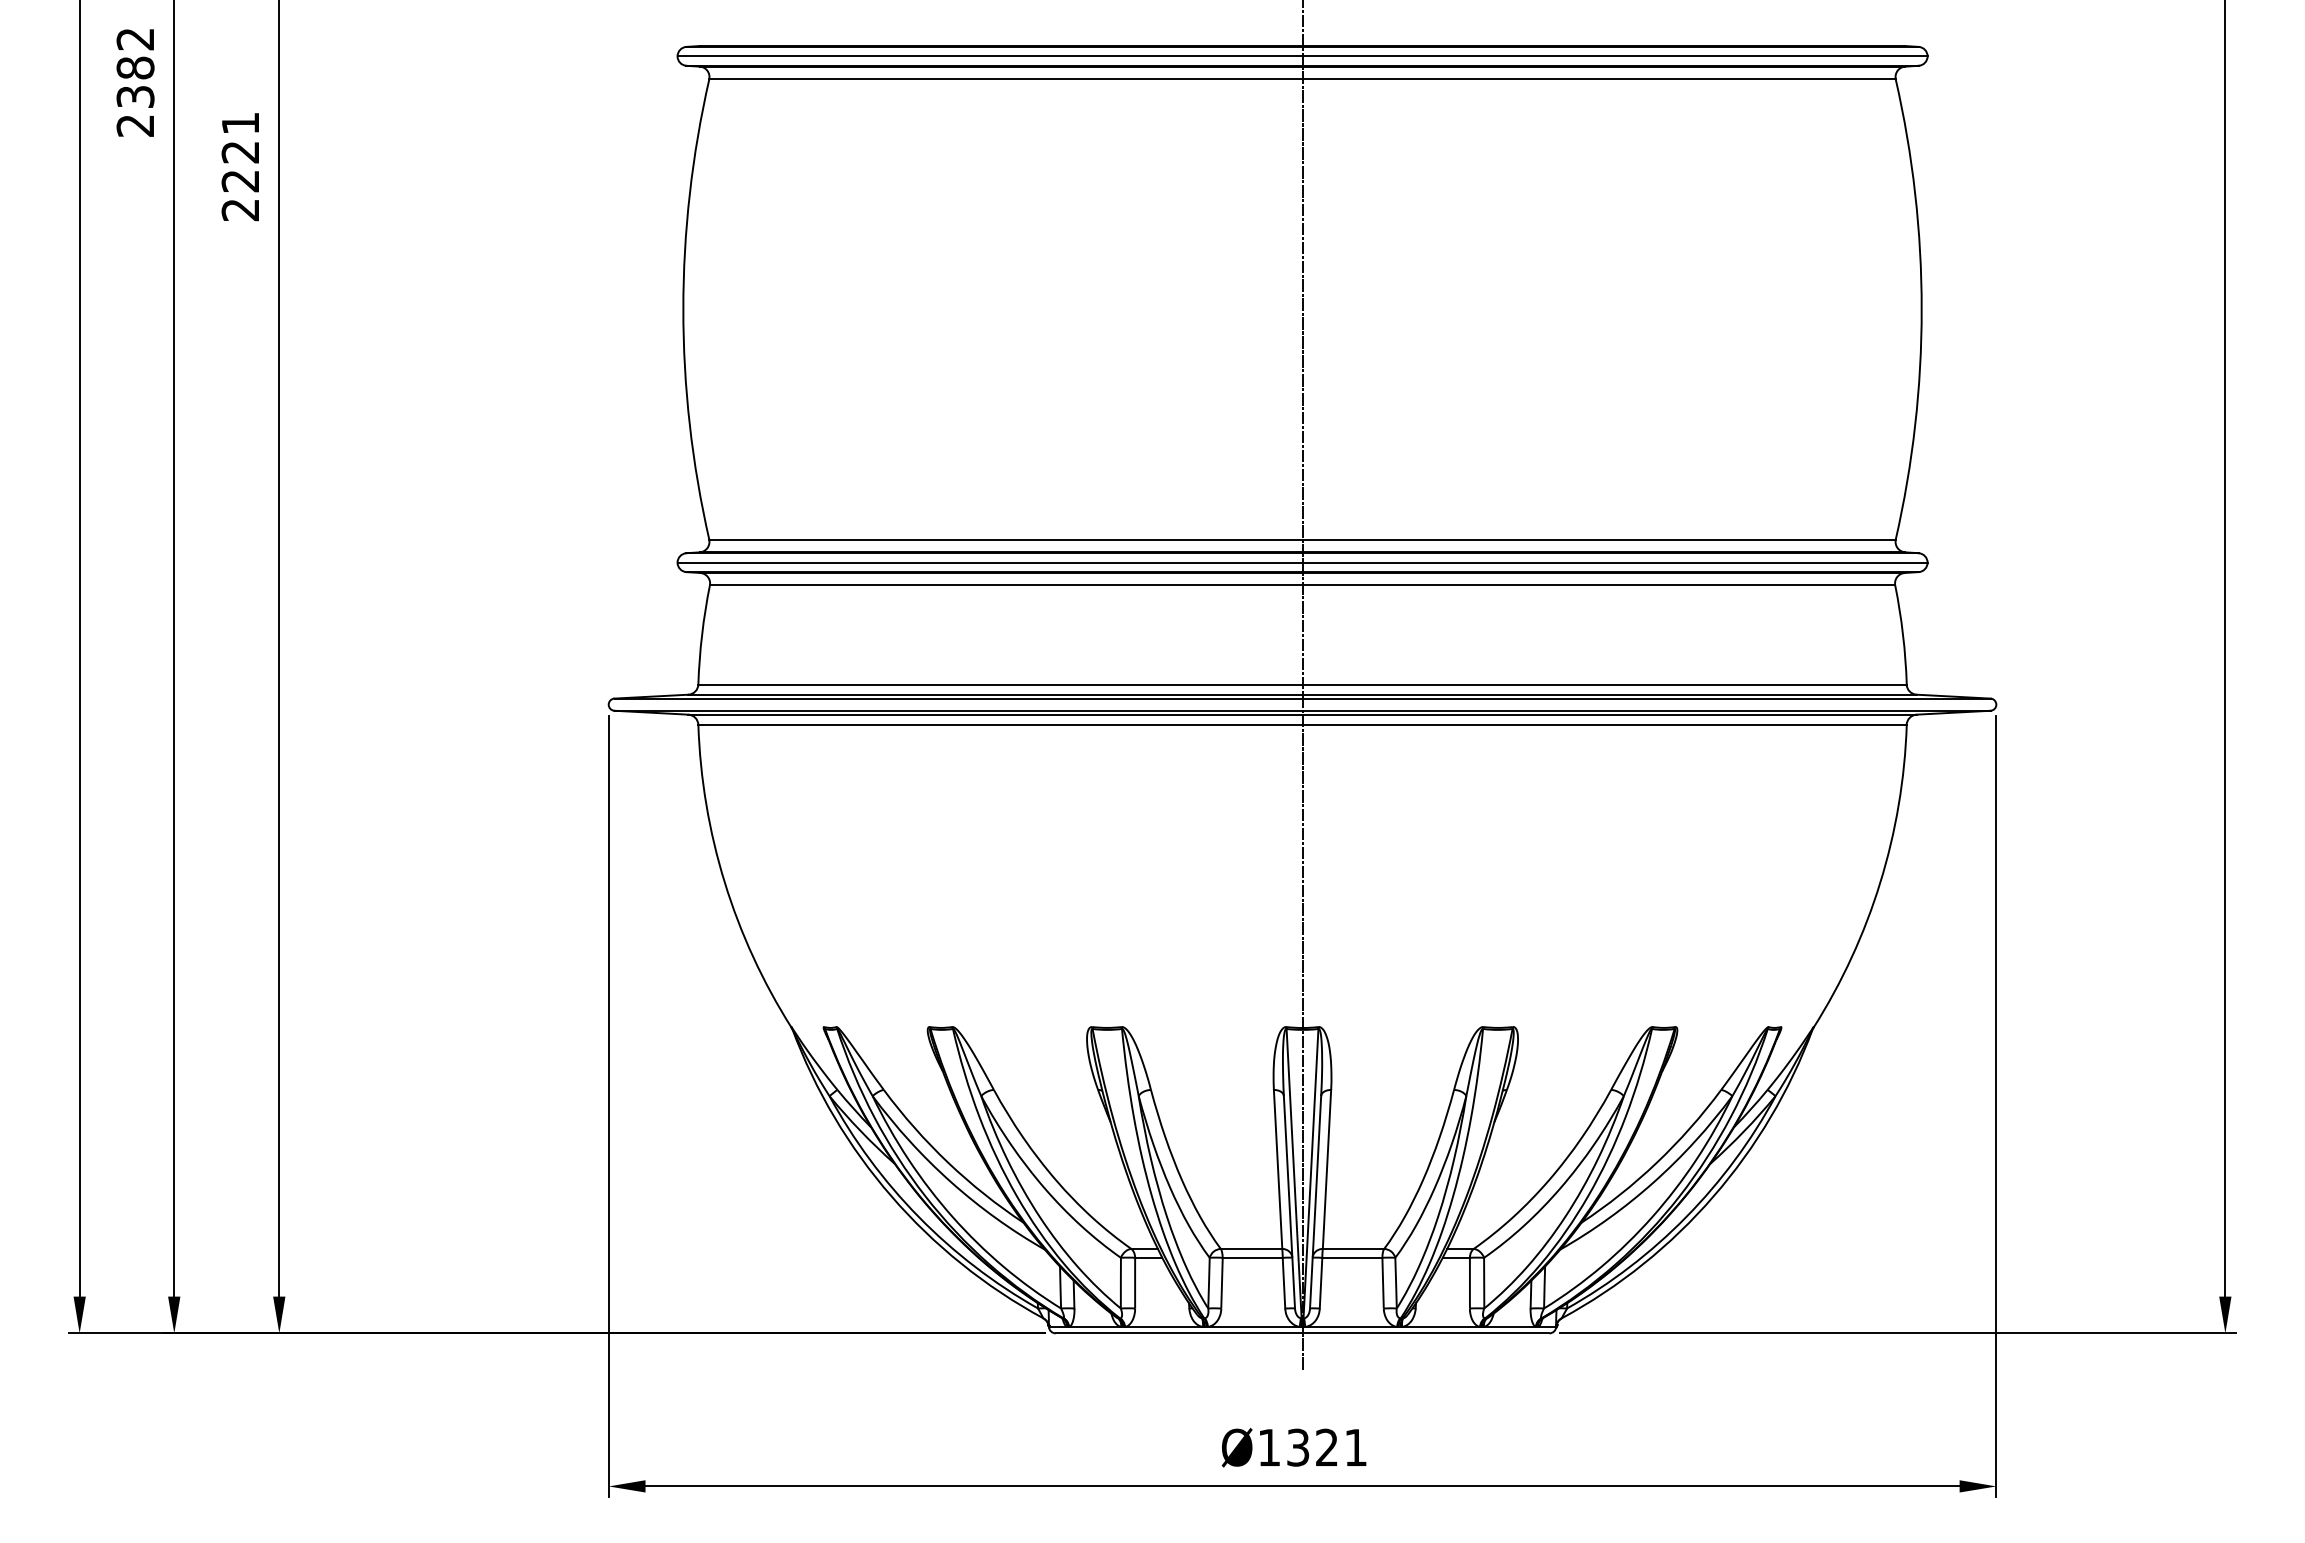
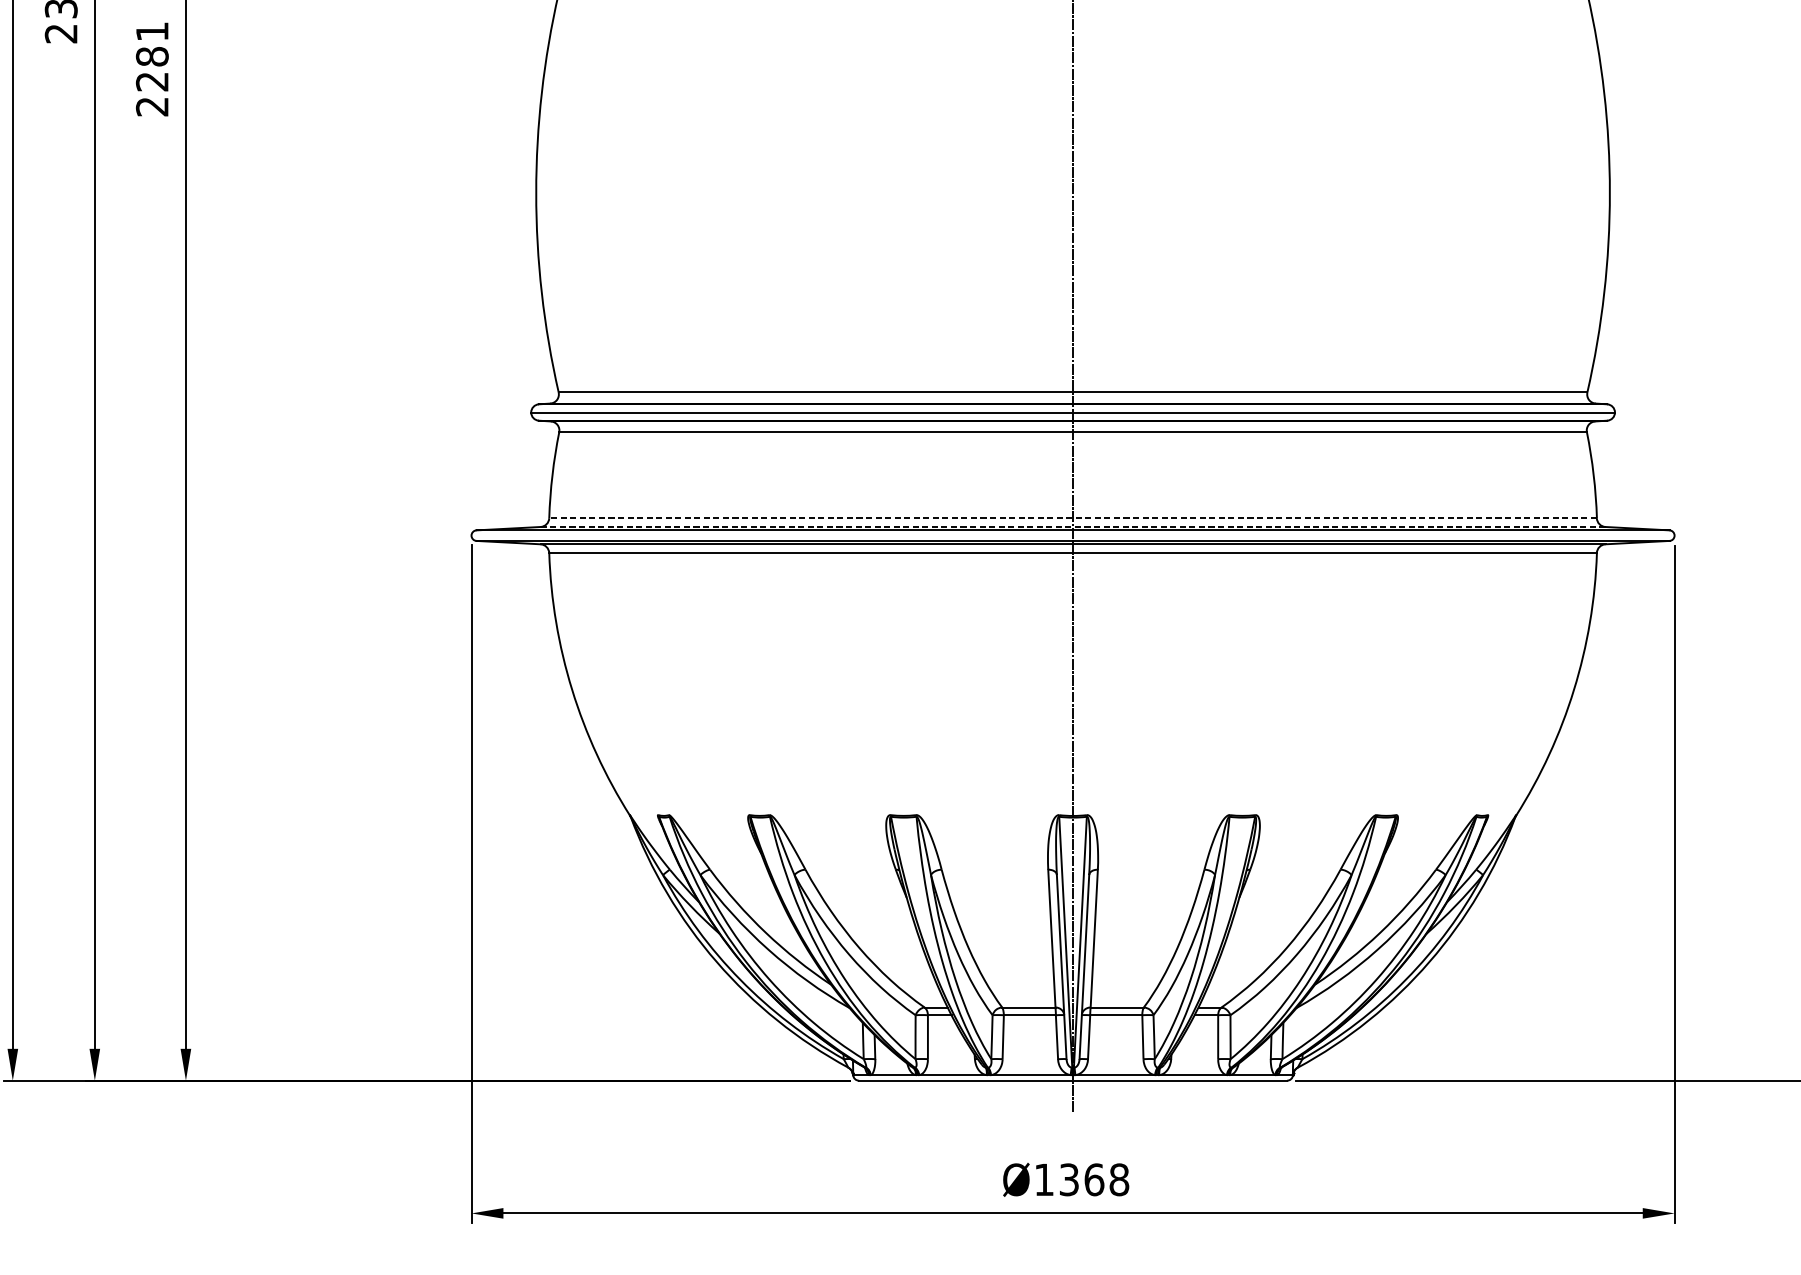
text: (240, 152) -> (152, 56), 2221 -> 2281
line: (1302, 684) -> (1073, 518), solid -> dashed
line: (1302, 694) -> (1073, 526), solid -> dashed
text: (1341, 1447) -> (1106, 1179), Ø1321 -> Ø1368

